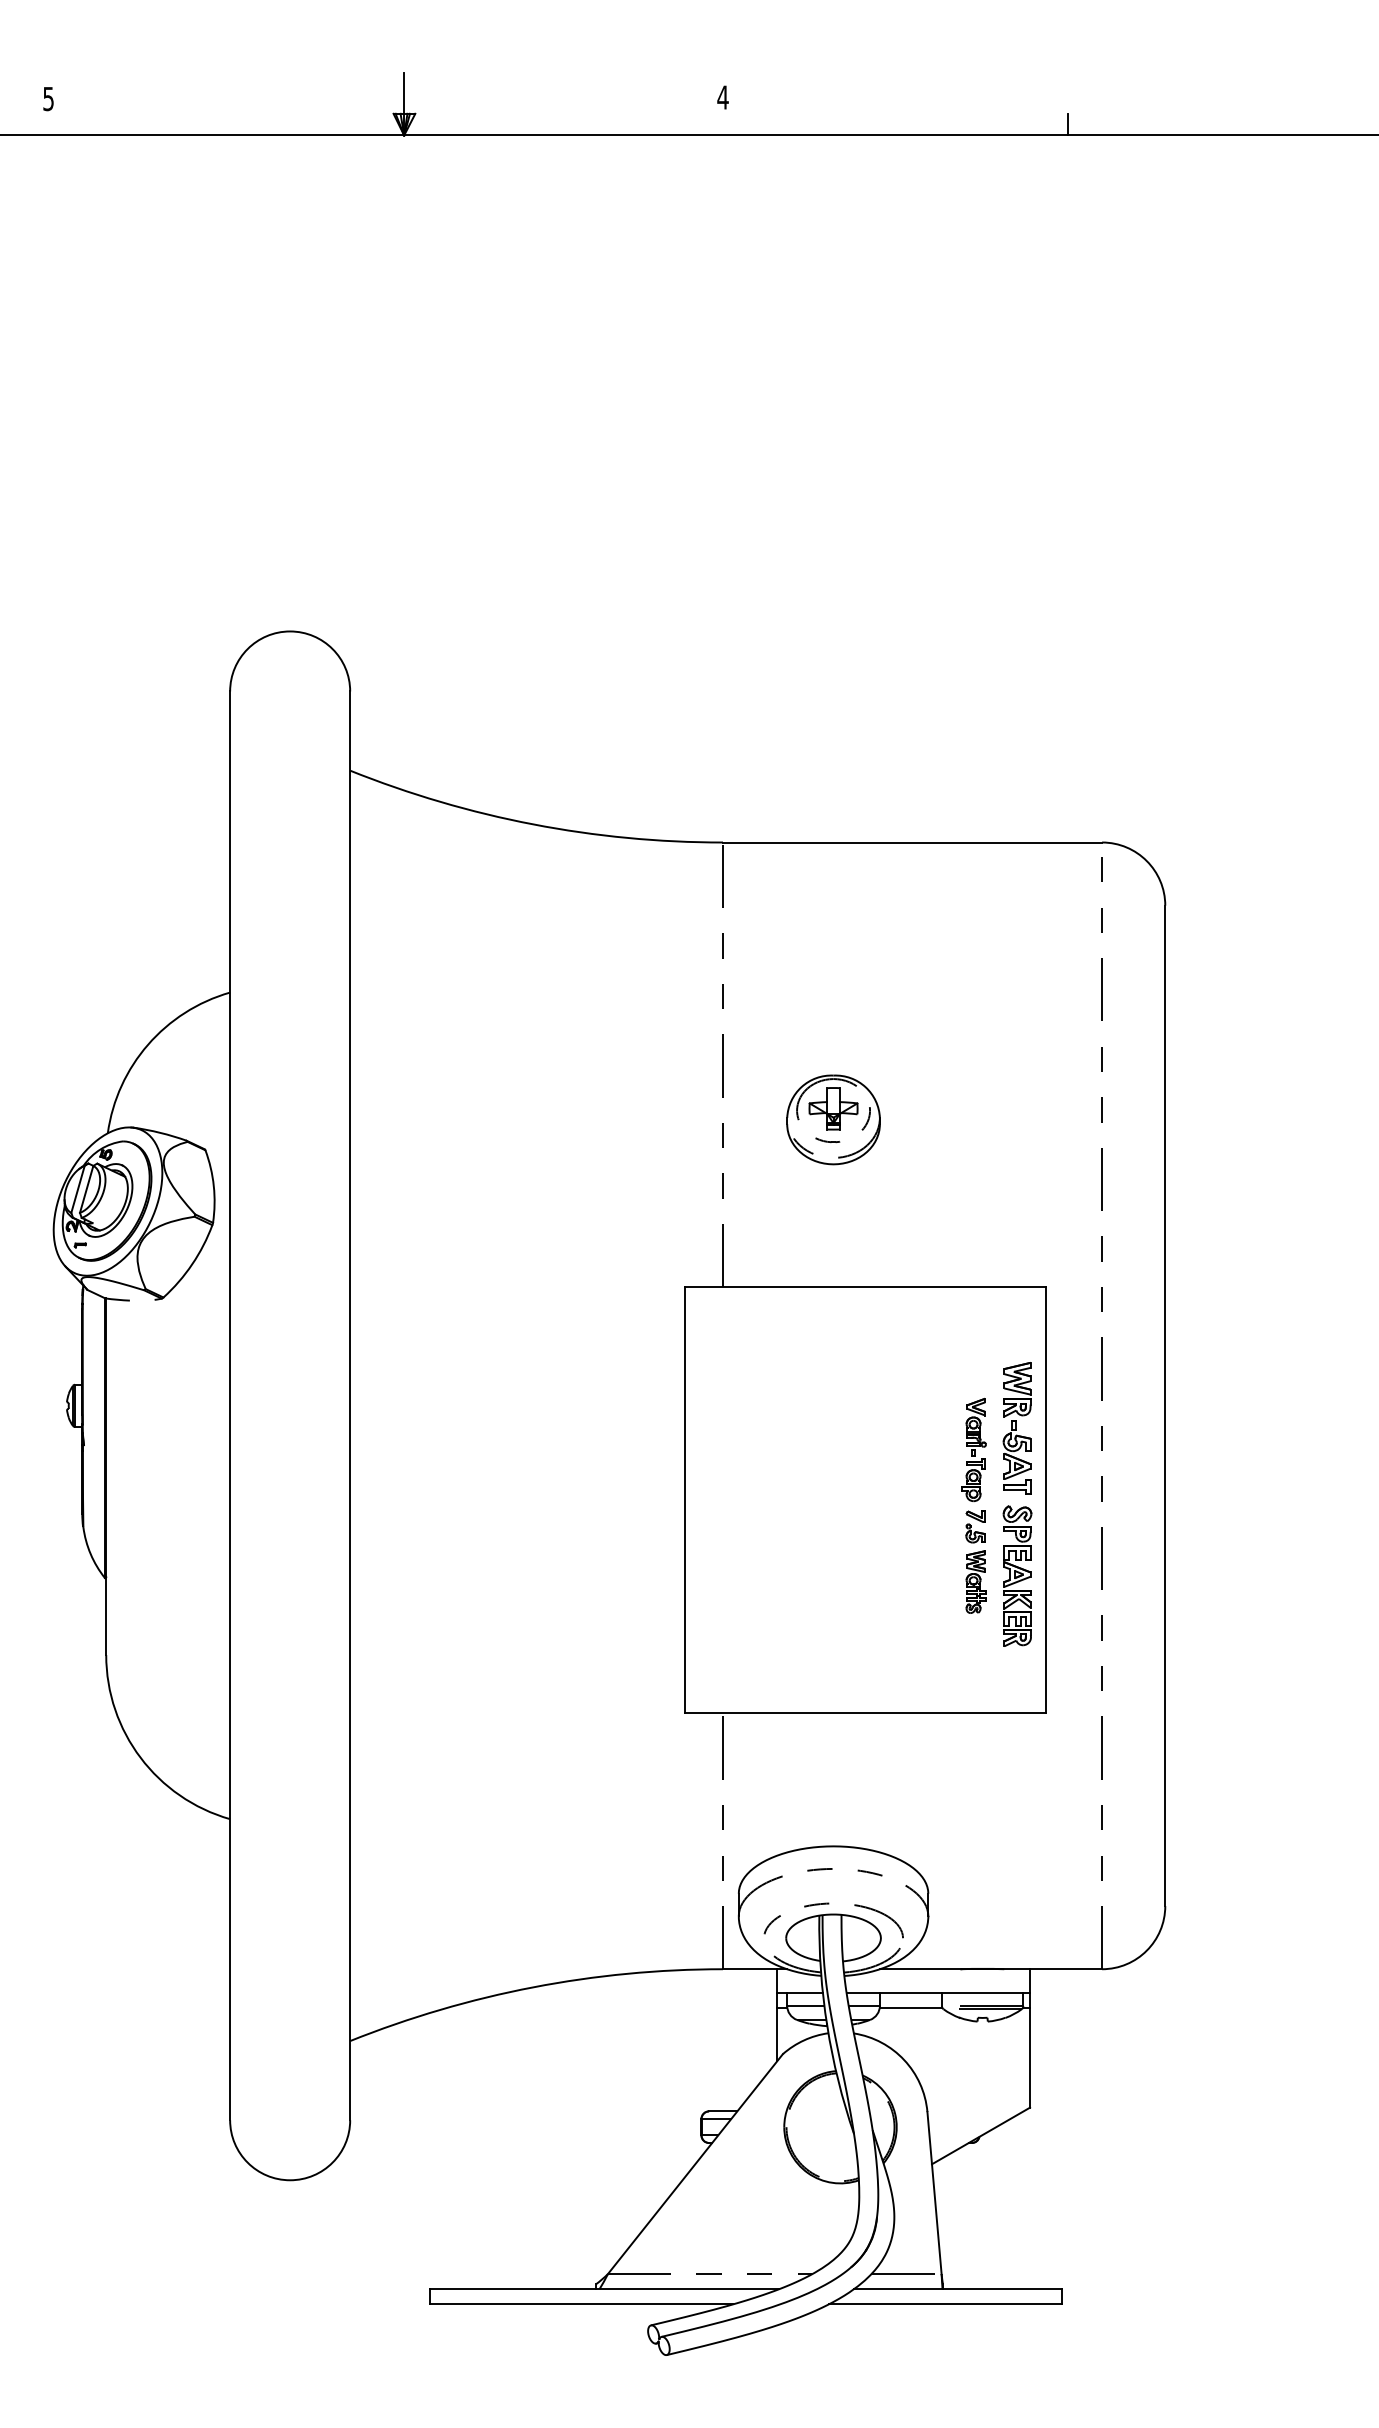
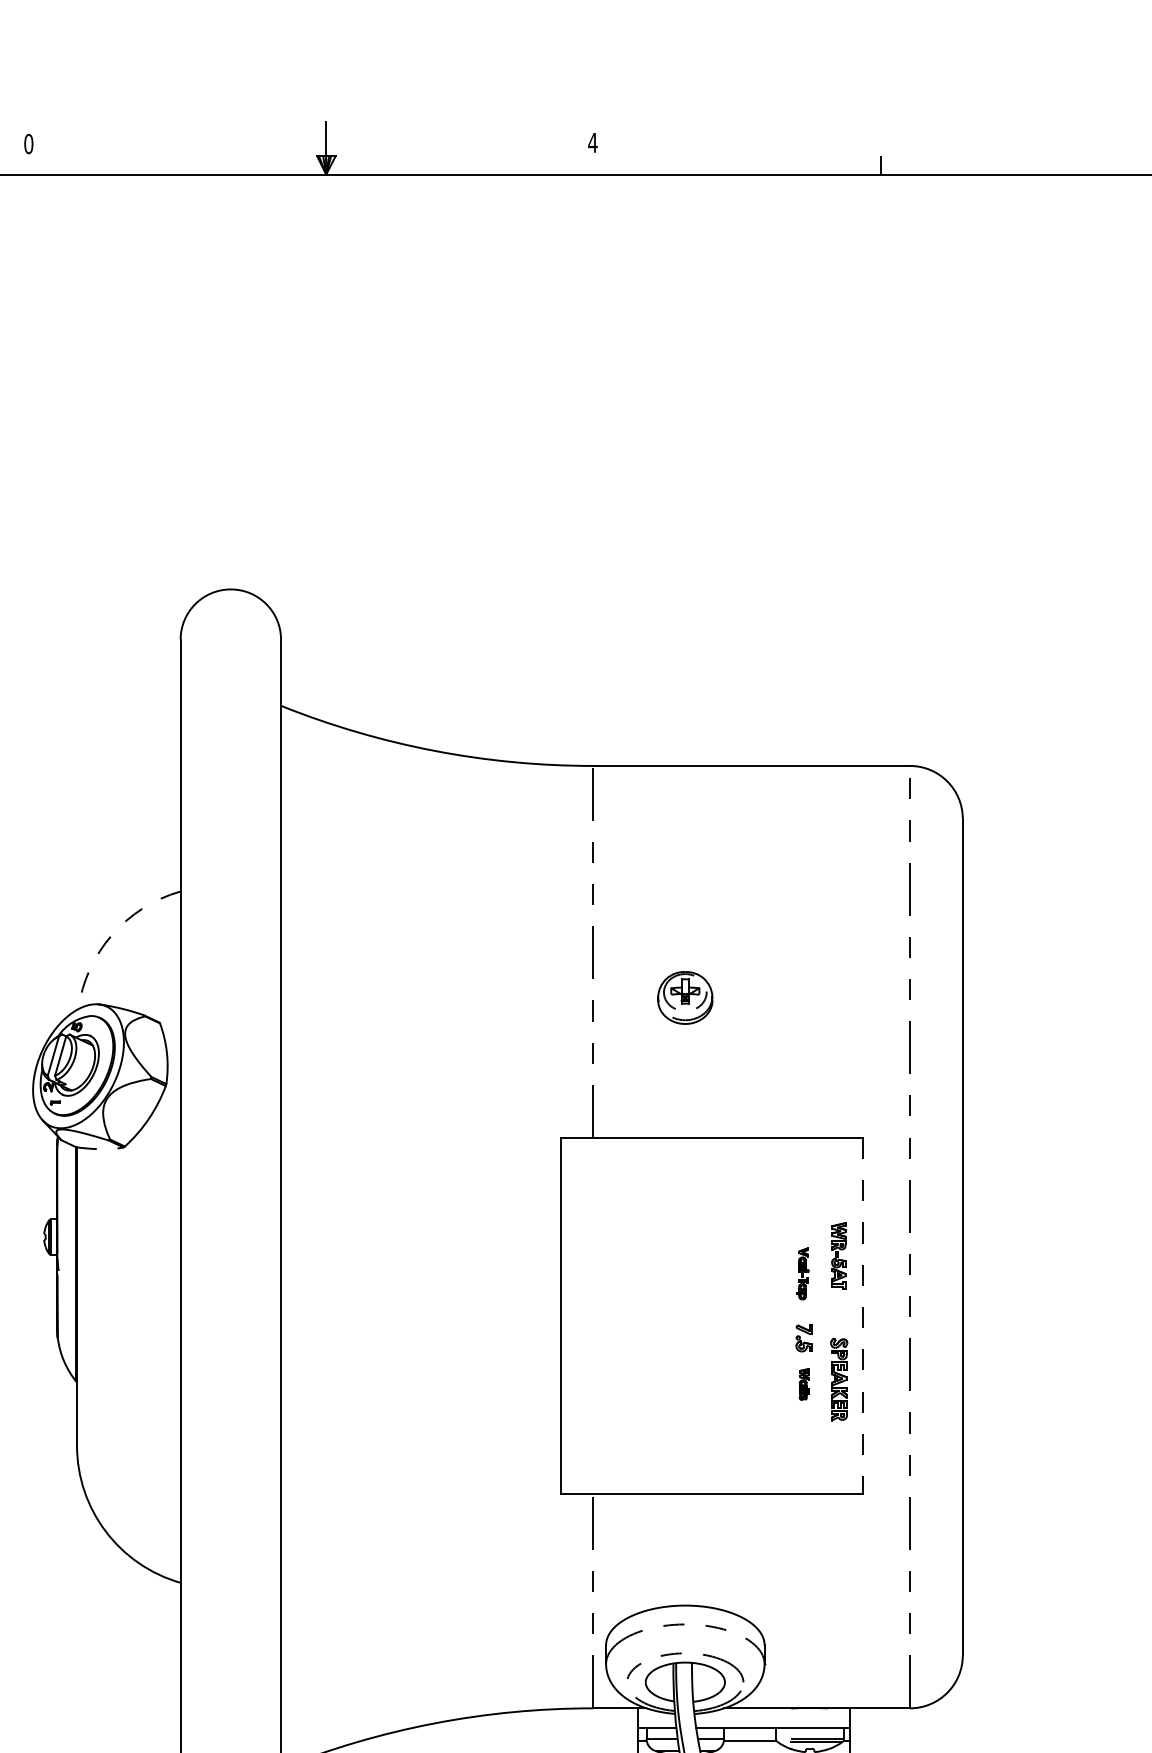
text: (48, 98) -> (28, 143), 5 -> 0
arc: (148, 1044) -> (112, 934), solid -> dashed
part: (833, 1119) -> (685, 997), size x0.7
part: (1016, 1428) -> (838, 1256), size x0.6
part: (973, 1449) -> (802, 1273), size x0.6
line: (1045, 1500) -> (862, 1316), solid -> dashed
part: (1017, 1575) -> (839, 1379), size x0.7
part: (975, 1581) -> (804, 1384), size x0.6

